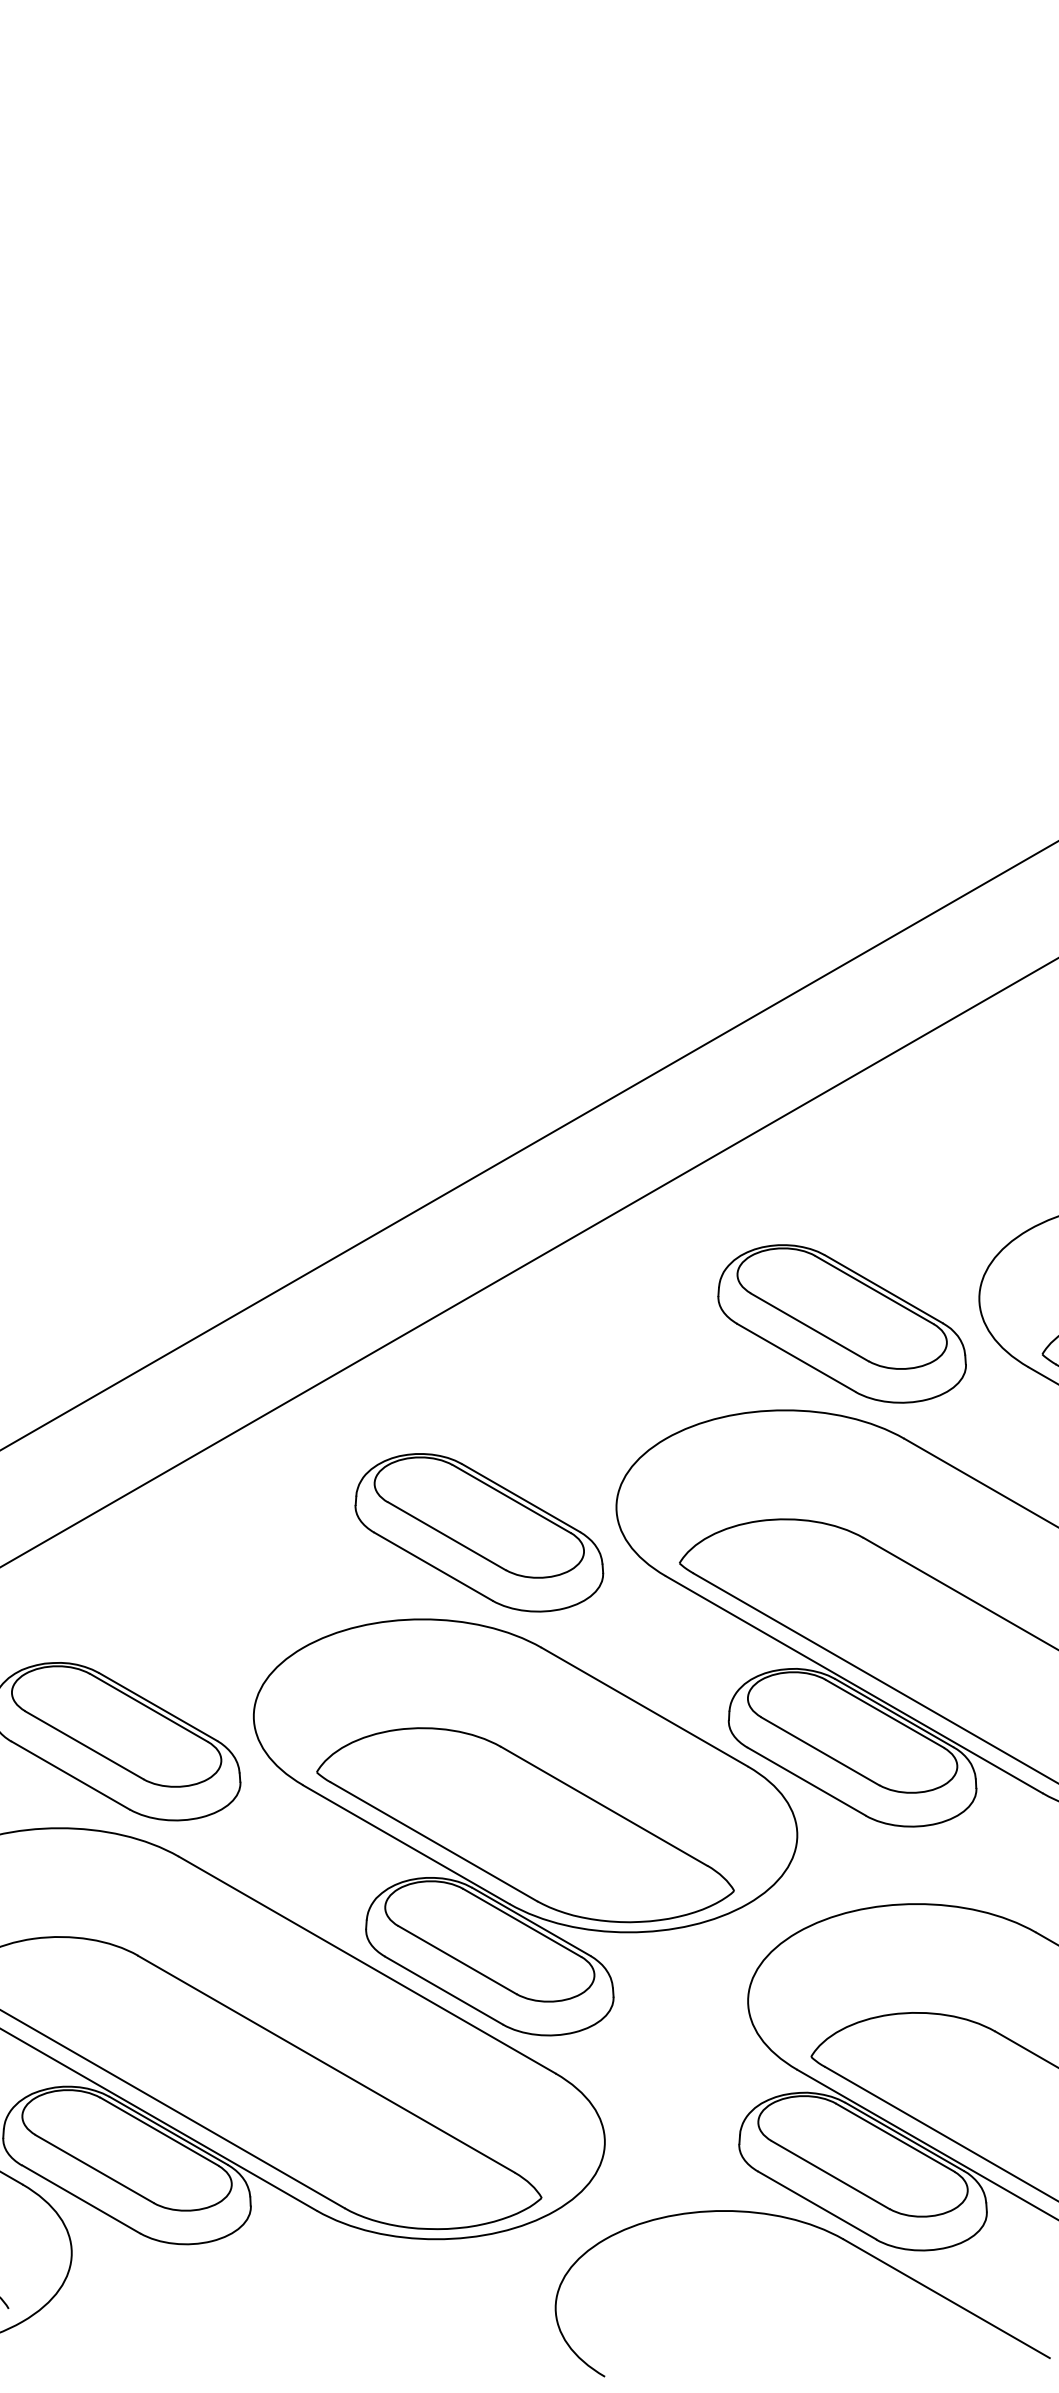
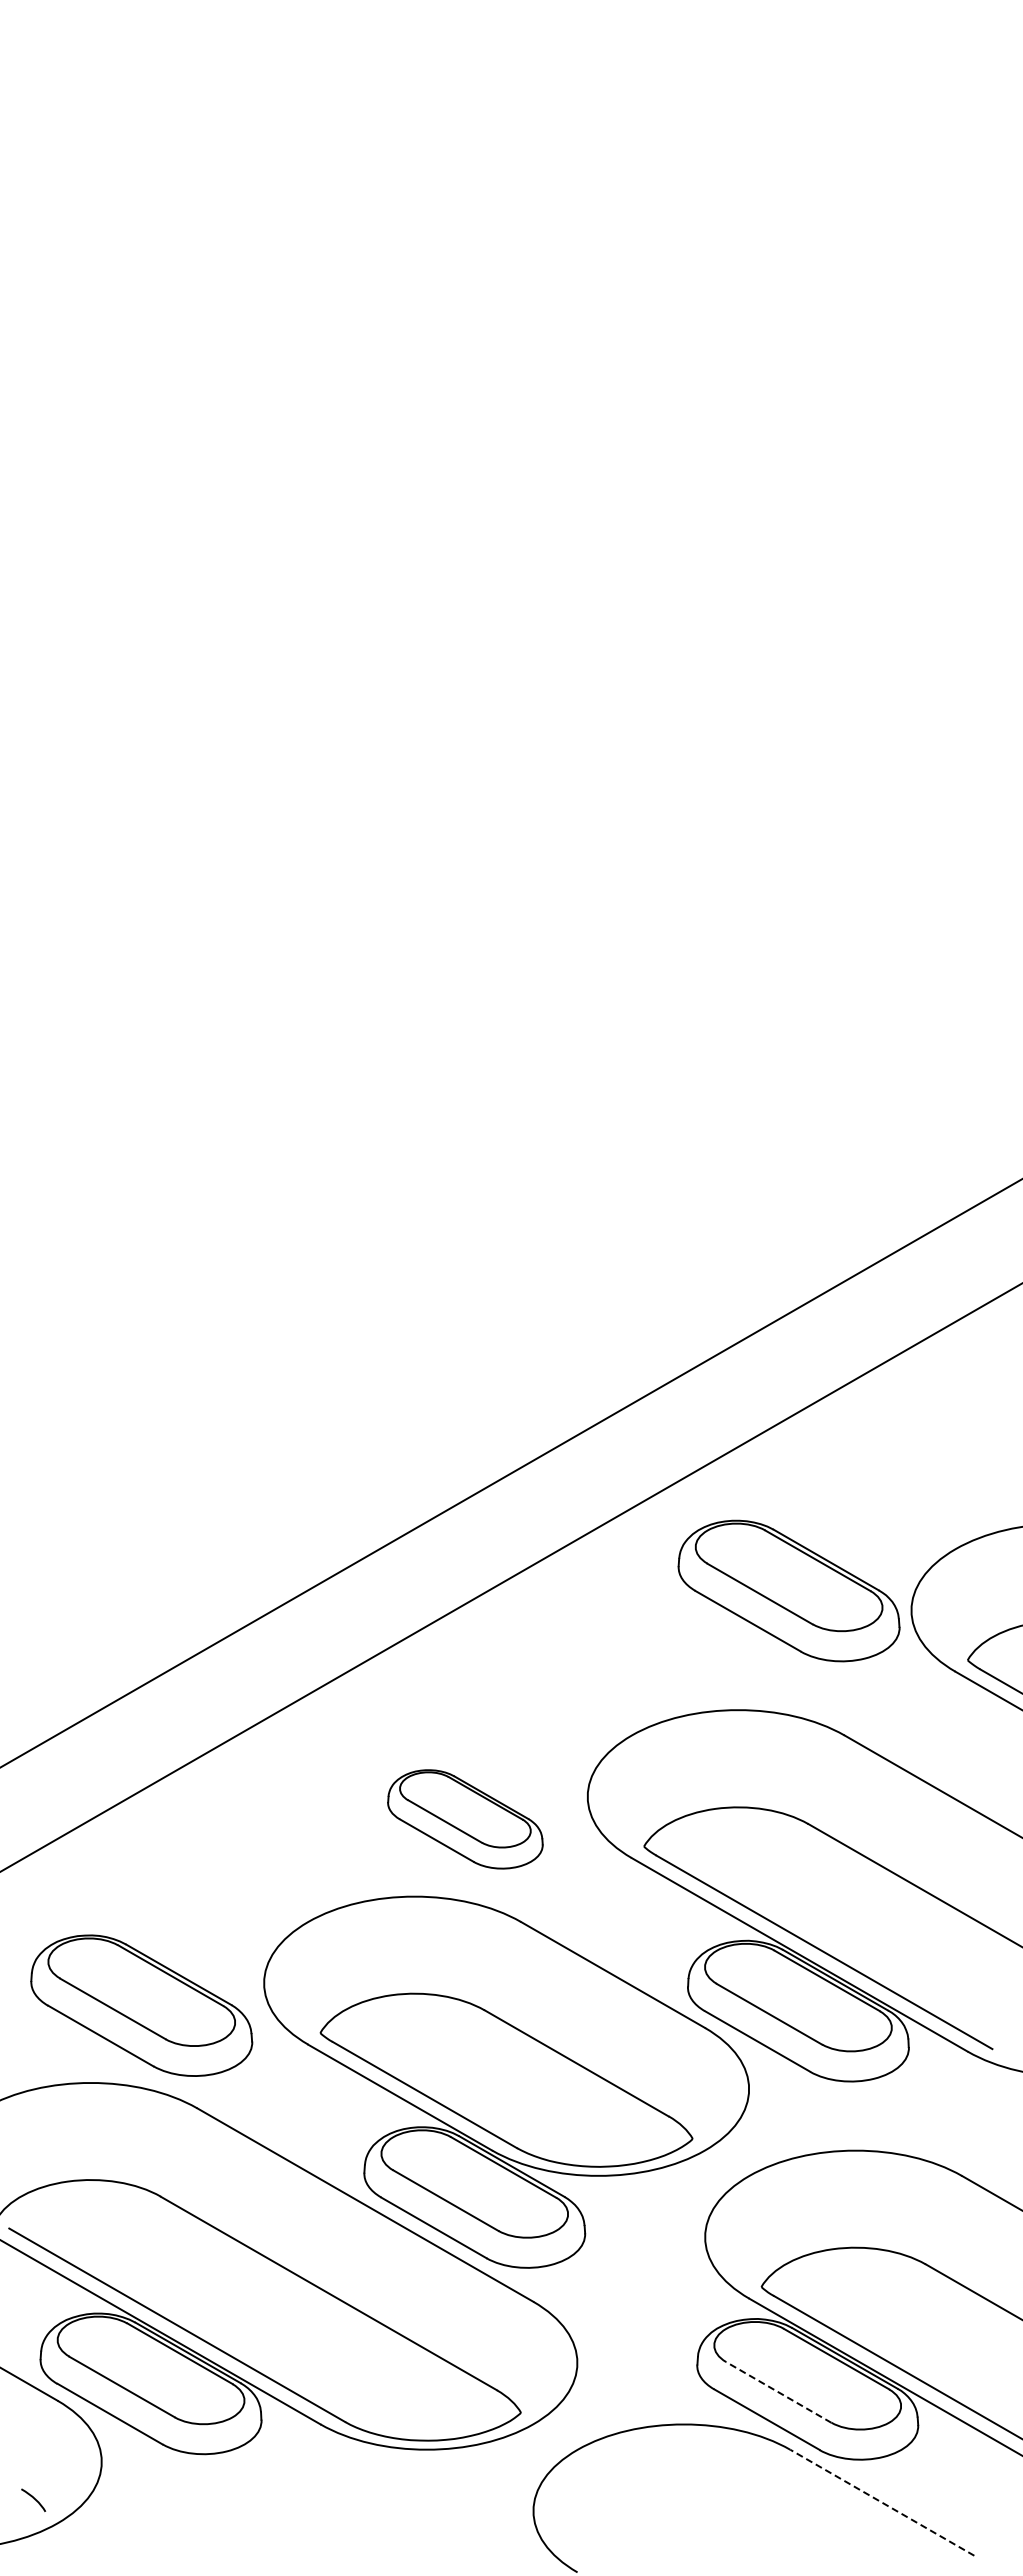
part: (841, 1323) -> (788, 1590), moved
part: (479, 1532) -> (465, 1819), size x0.7
line: (830, 2175) -> (778, 2392), solid -> dashed
line: (945, 2298) -> (881, 2502), solid -> dashed

